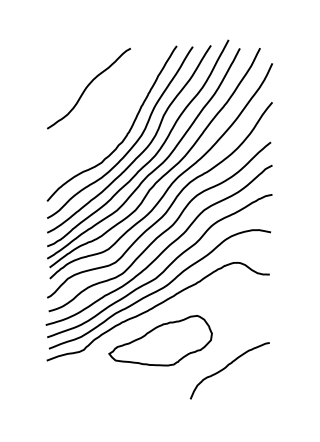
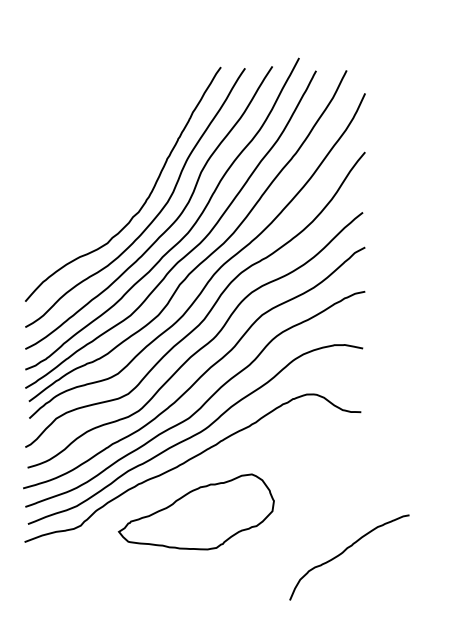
curve: (87, 88) -> (86, 131), removed
curve: (227, 367) -> (345, 552), moved

